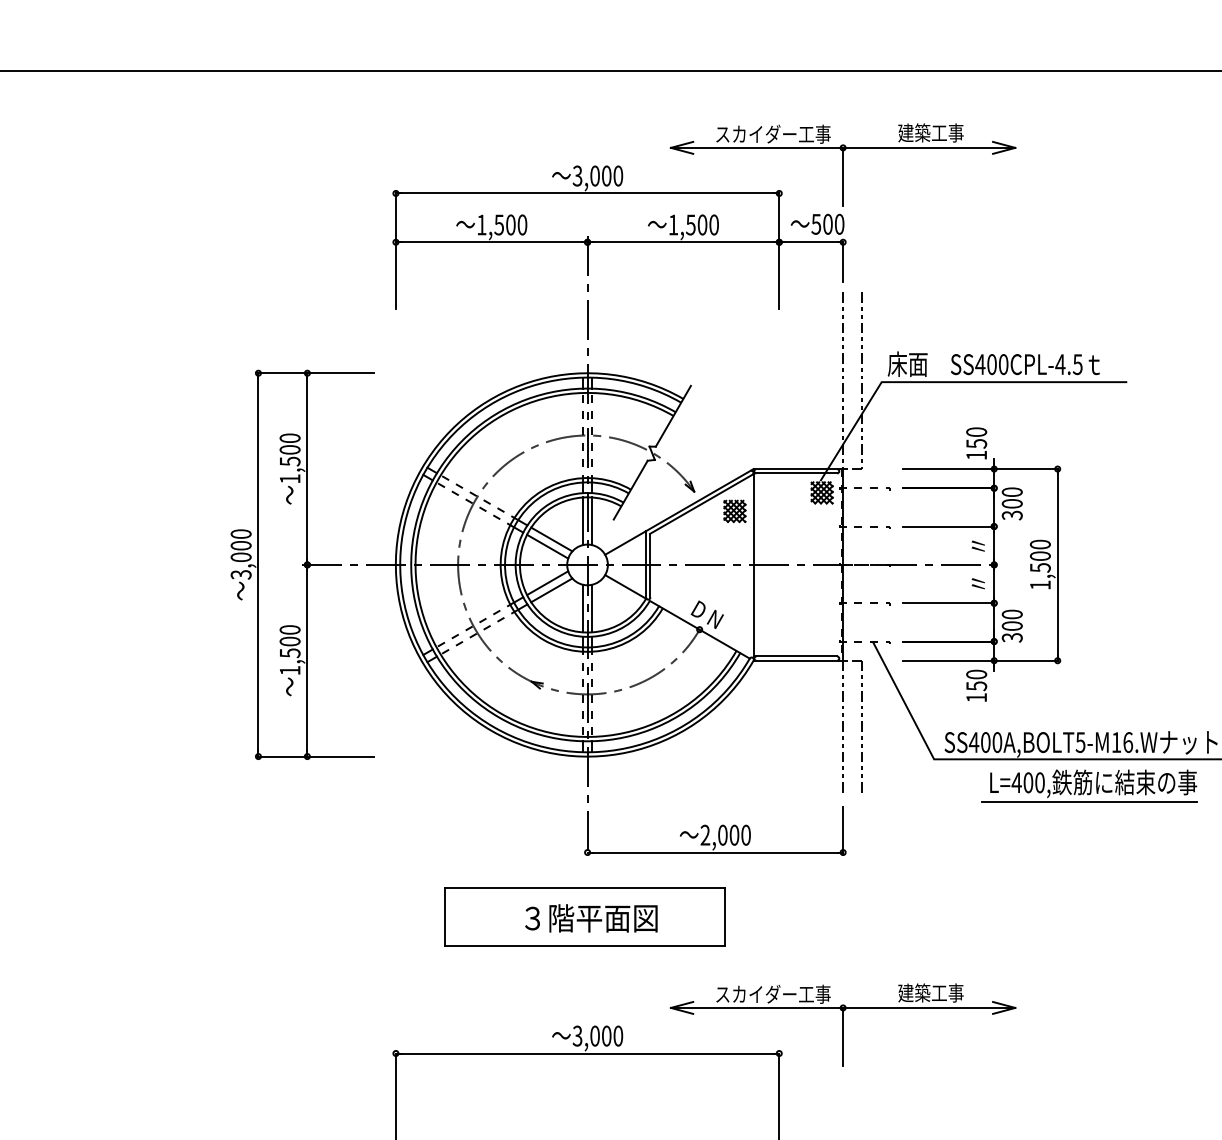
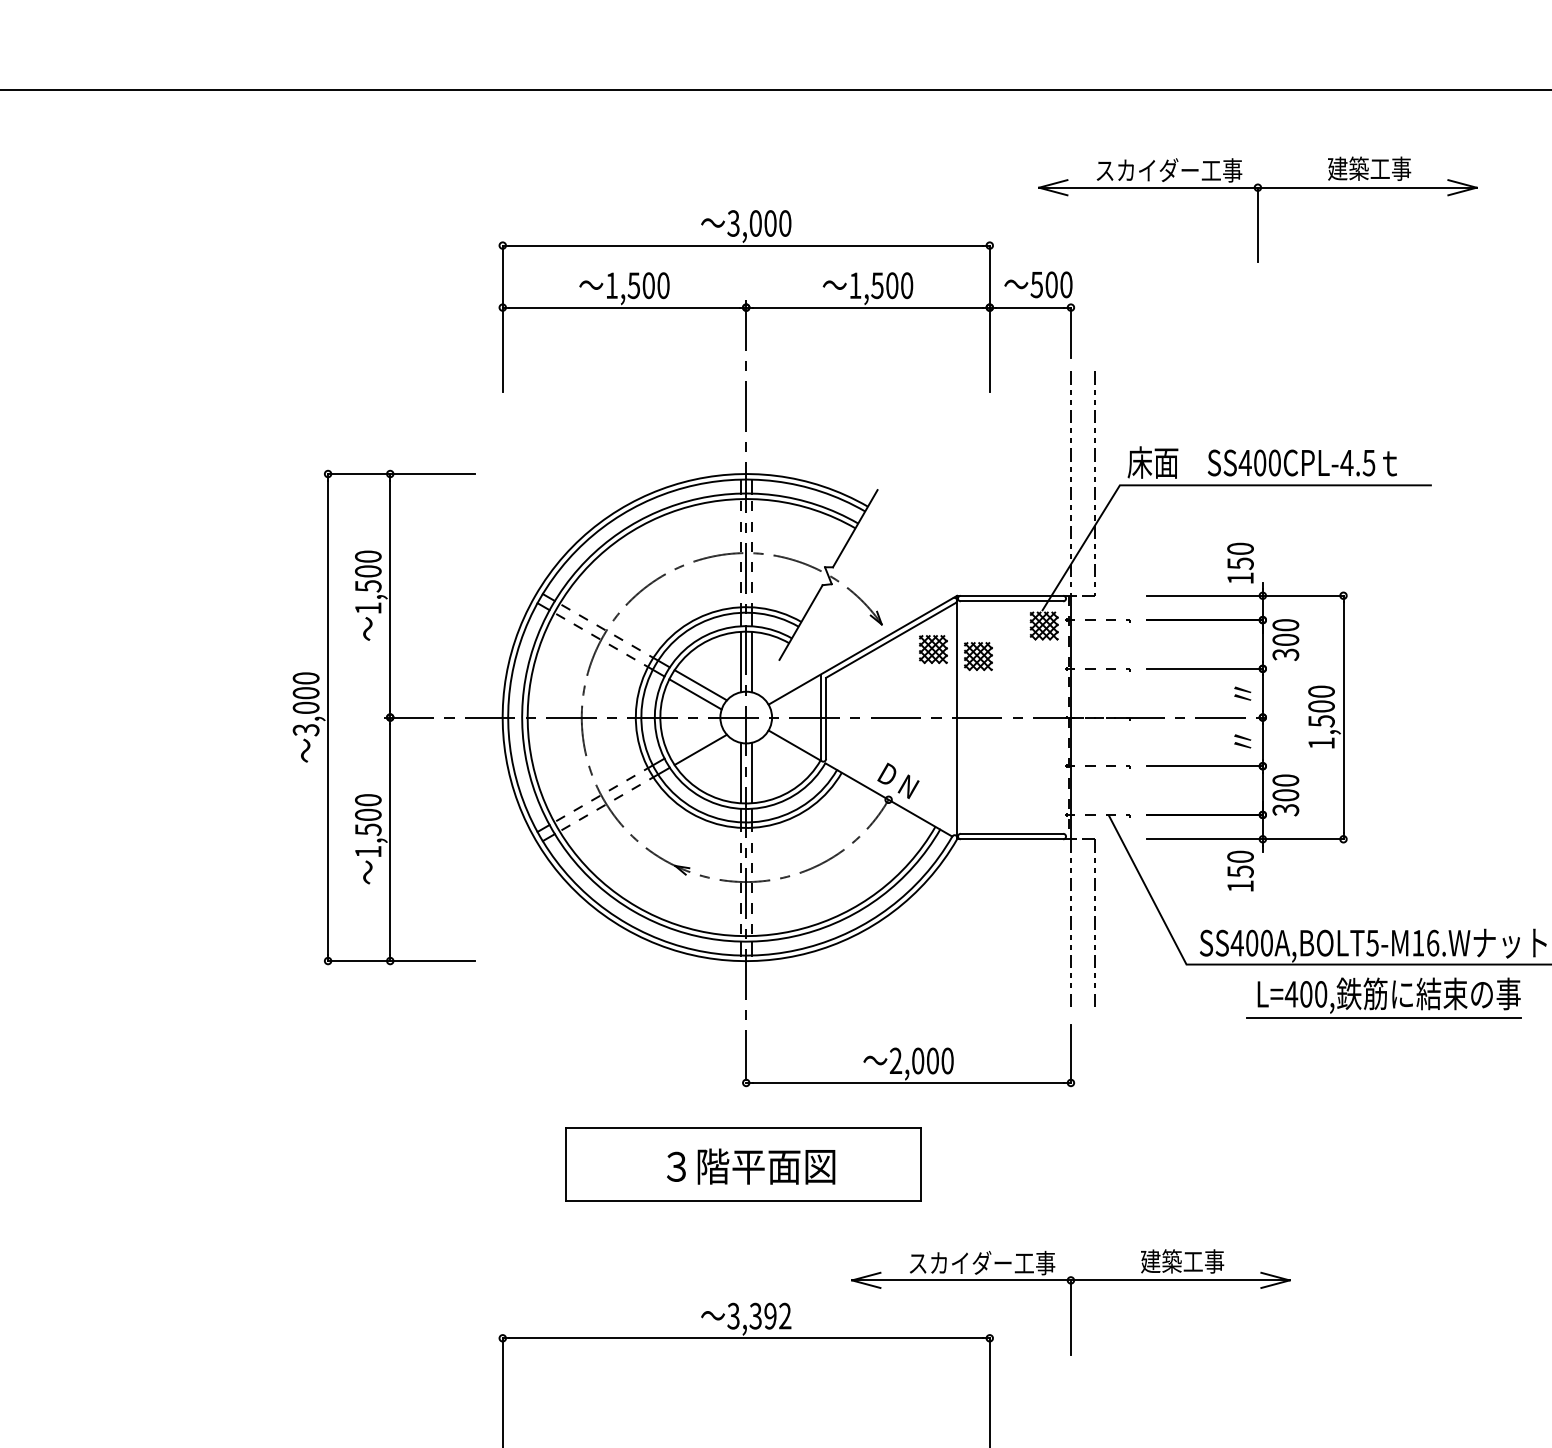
part: (842, 165) -> (1257, 209), moved
part: (770, 516) -> (978, 656), added
line: (547, 582) -> (695, 740), removed
text: (606, 1035) -> (770, 1315), 3,000 -> 3,392

